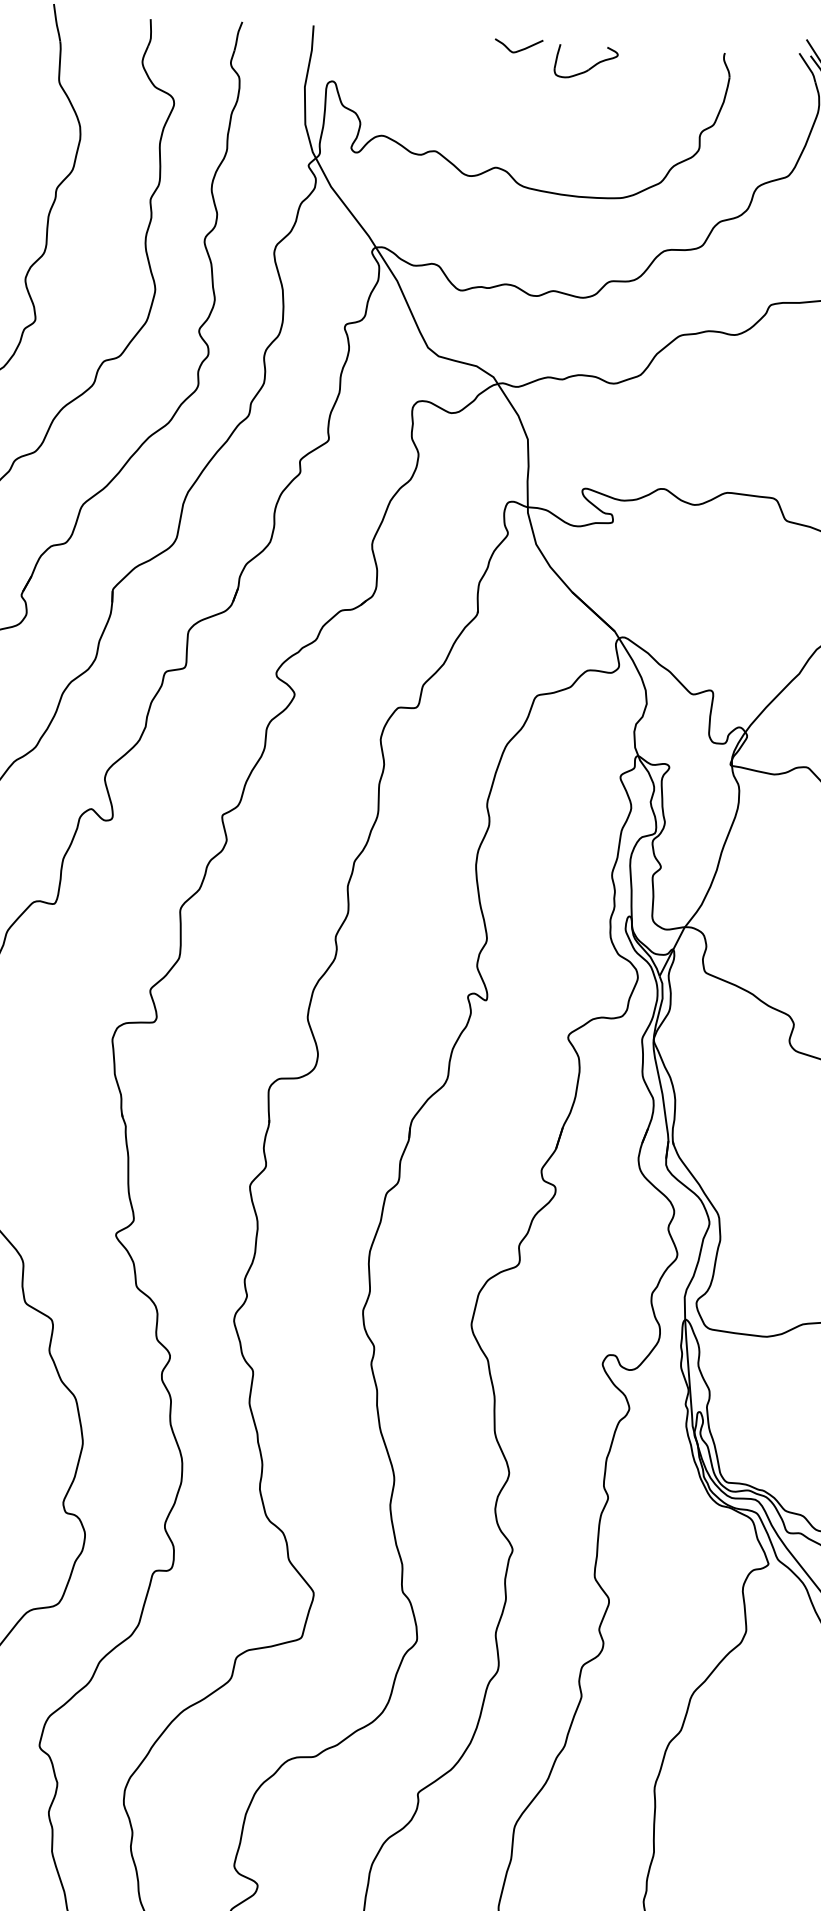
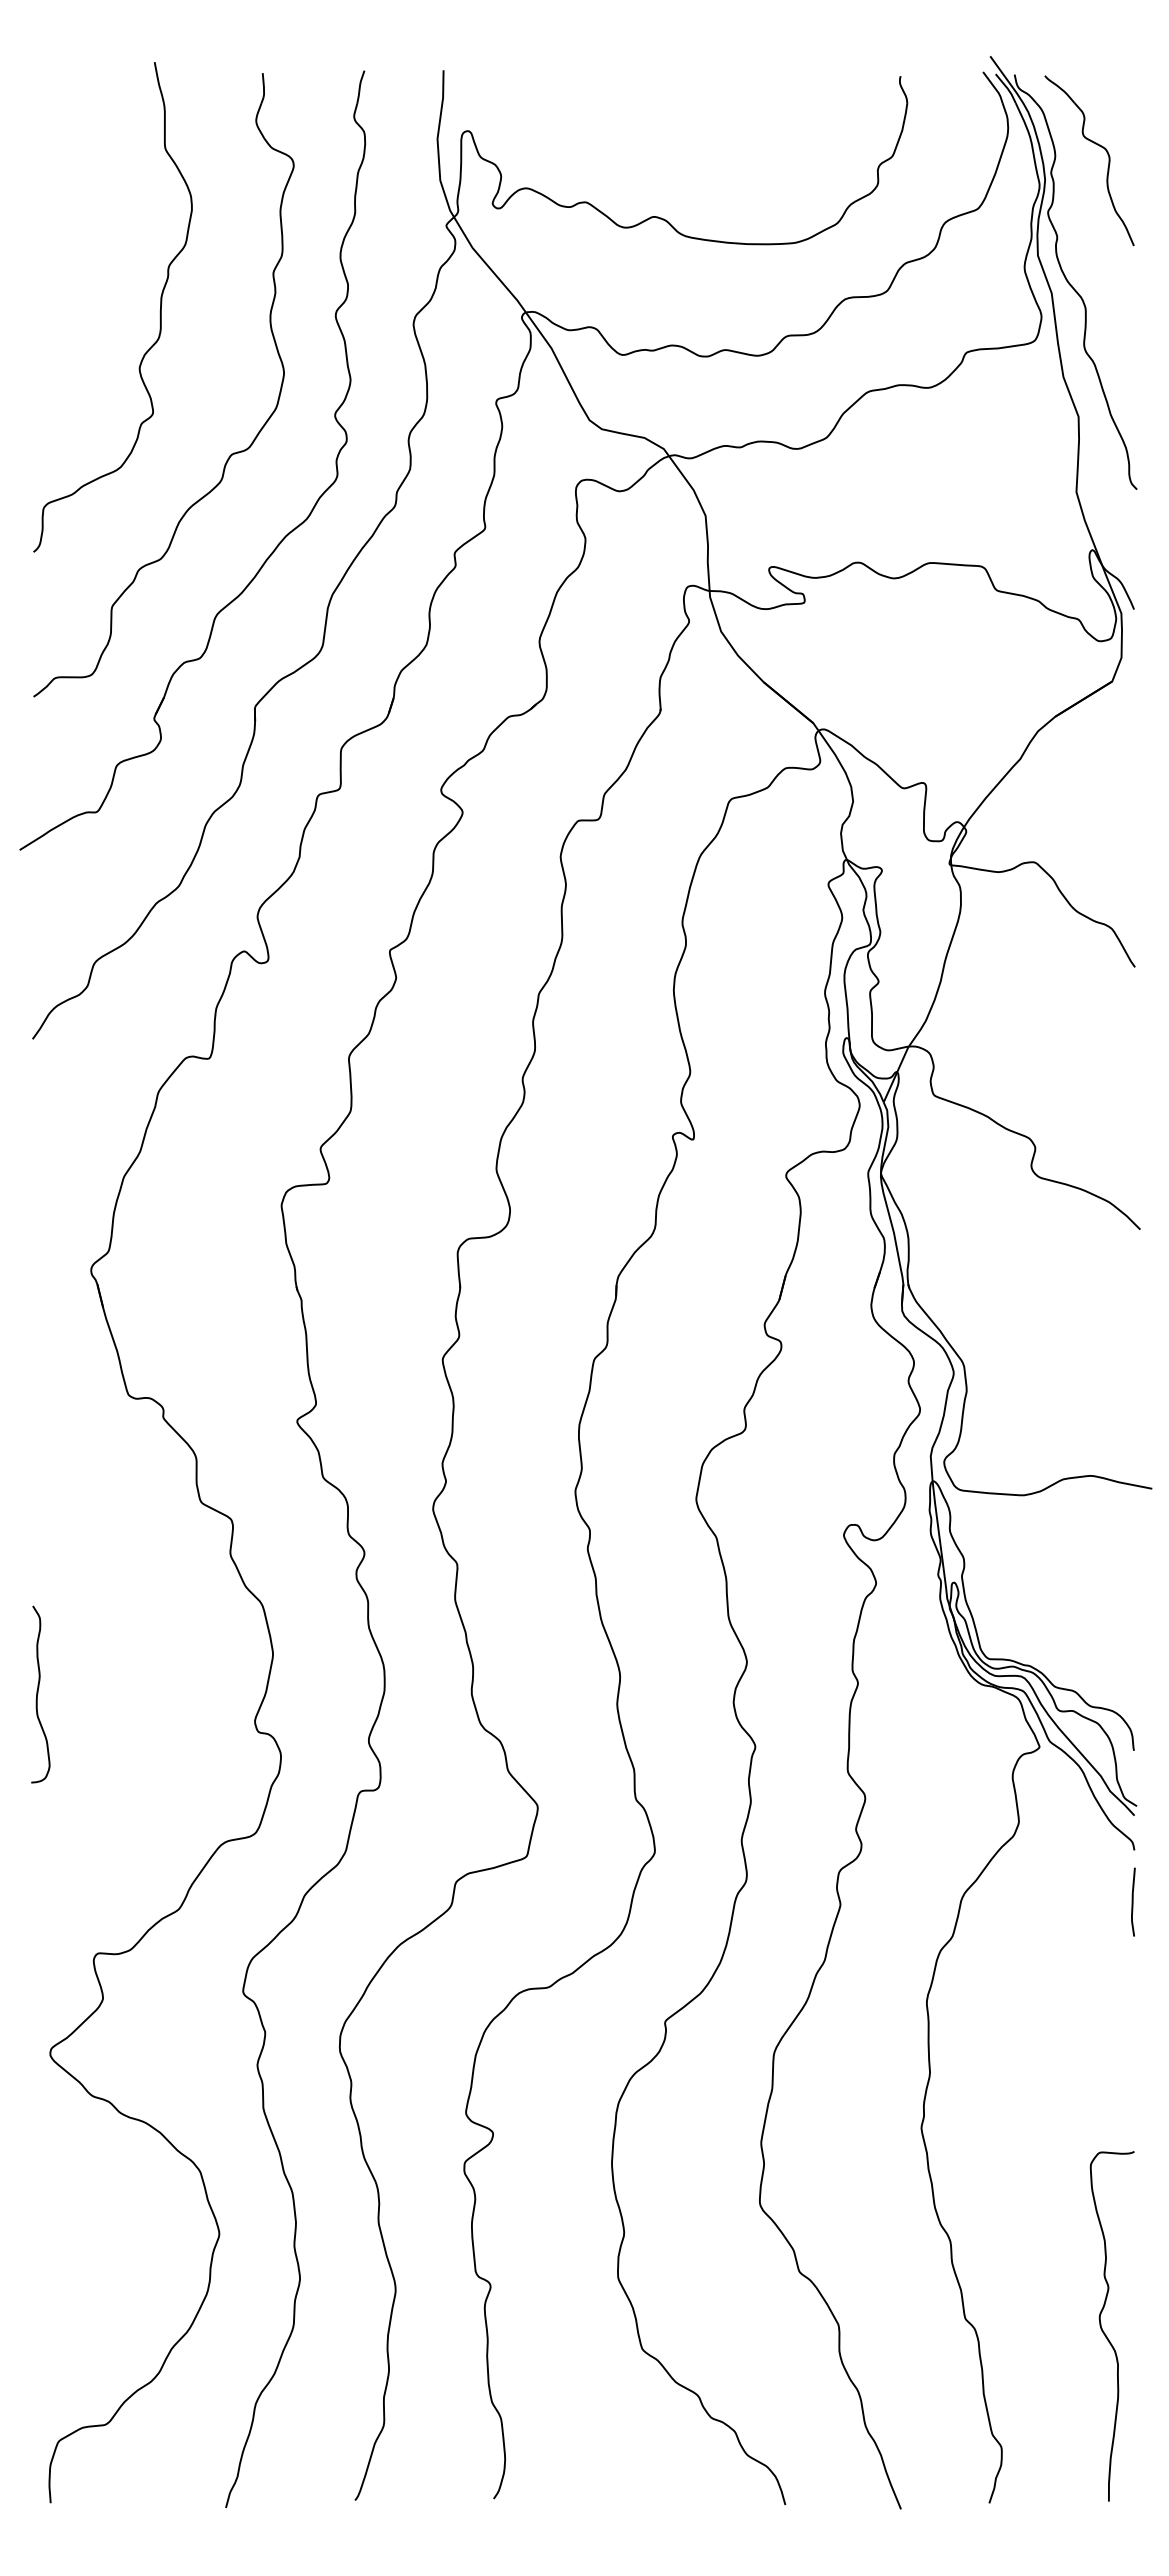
curve: (519, 49) -> (673, 84), removed
part: (591, 66) -> (753, 99), removed

